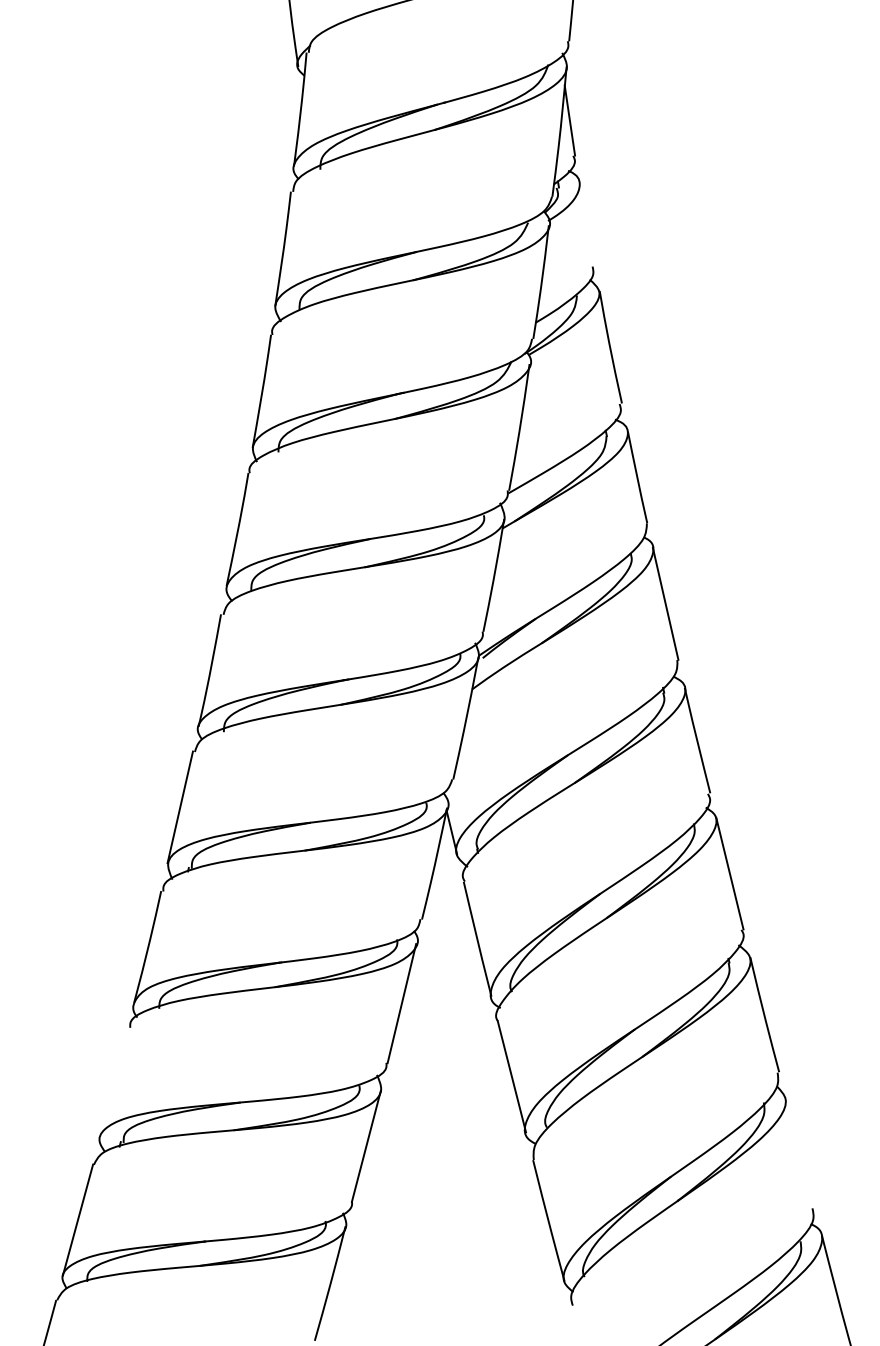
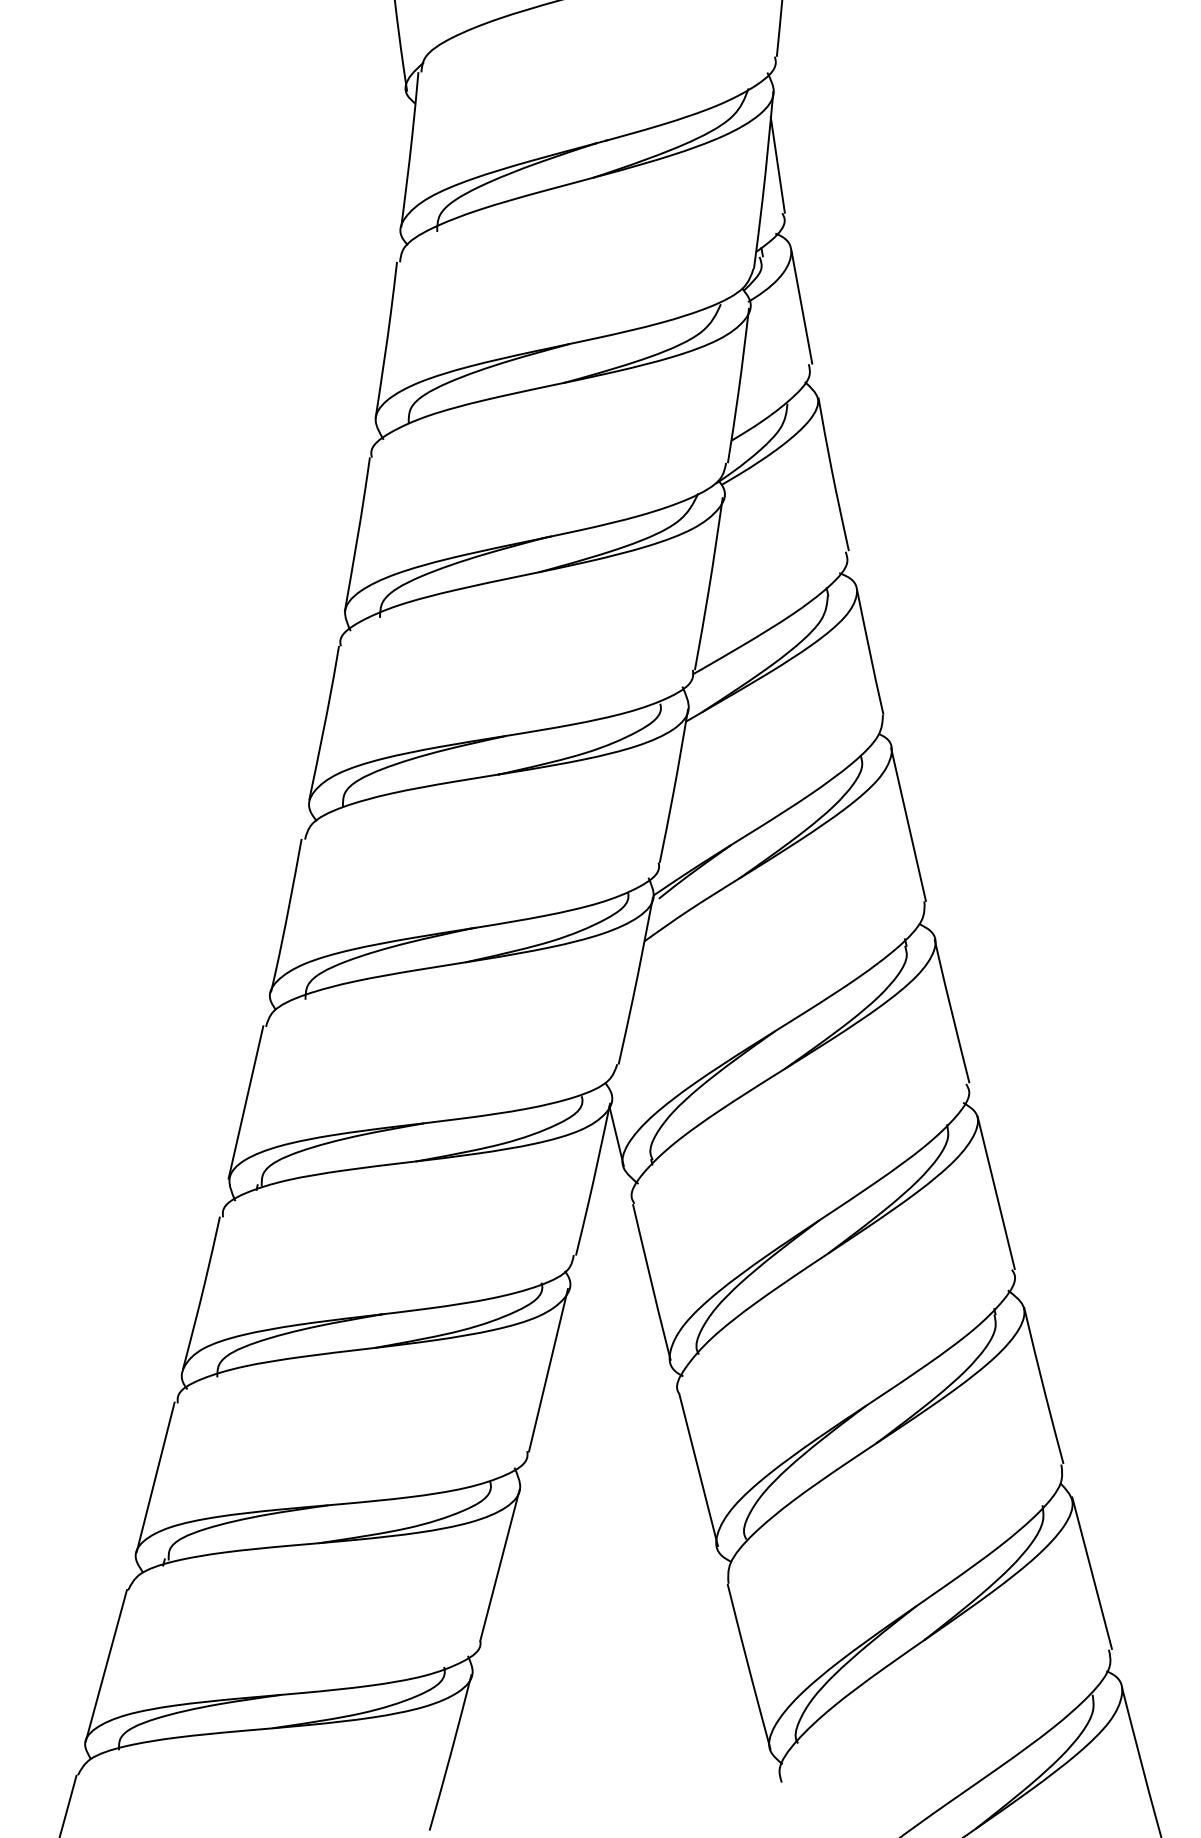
line: (587, 225) -> (801, 307), added
line: (113, 1082) -> (155, 1477), added
line: (799, 1151) -> (1091, 1572), added

